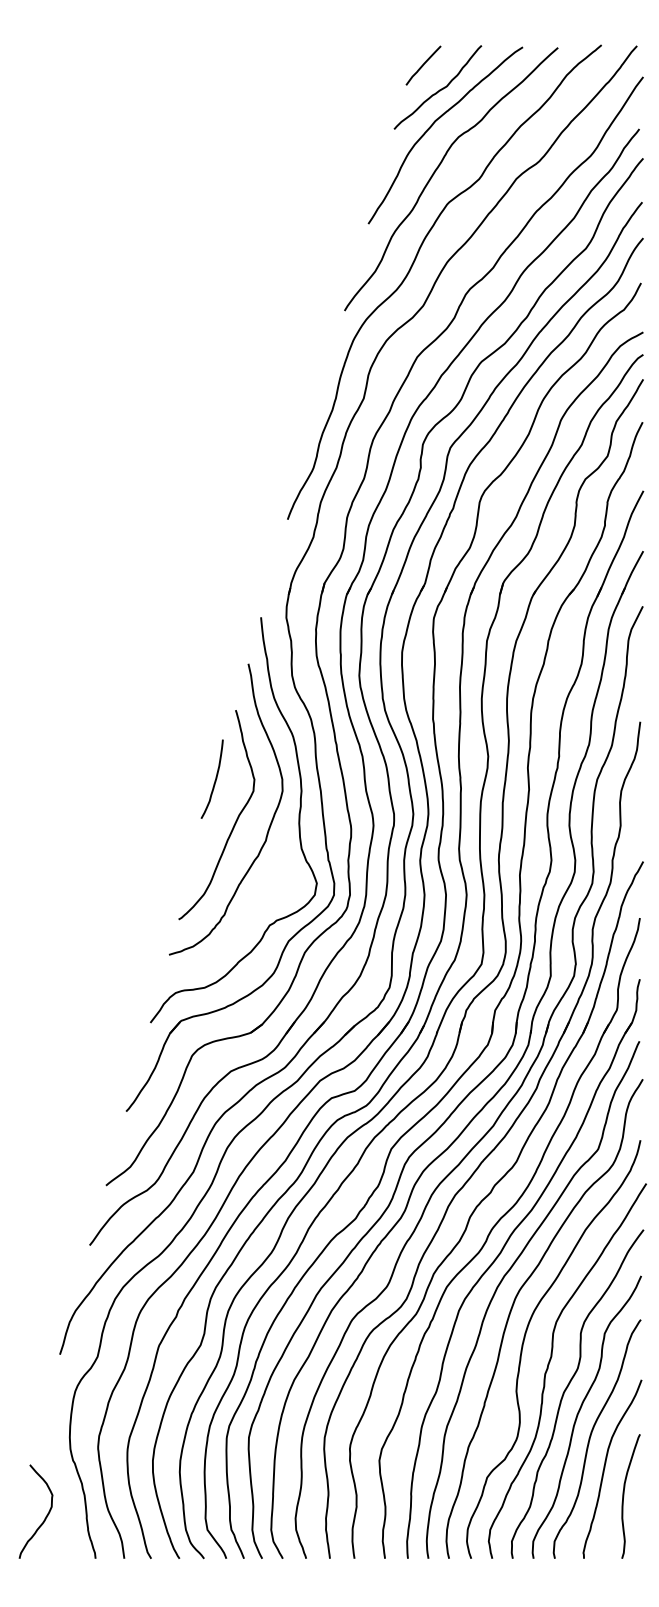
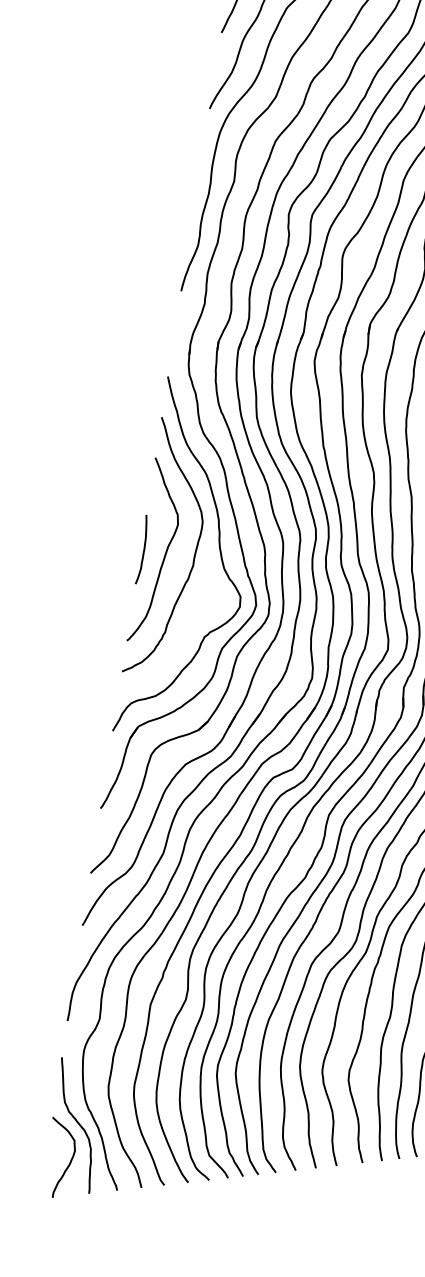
curve: (214, 780) -> (143, 550), moved
curve: (59, 1477) -> (78, 1125), added

